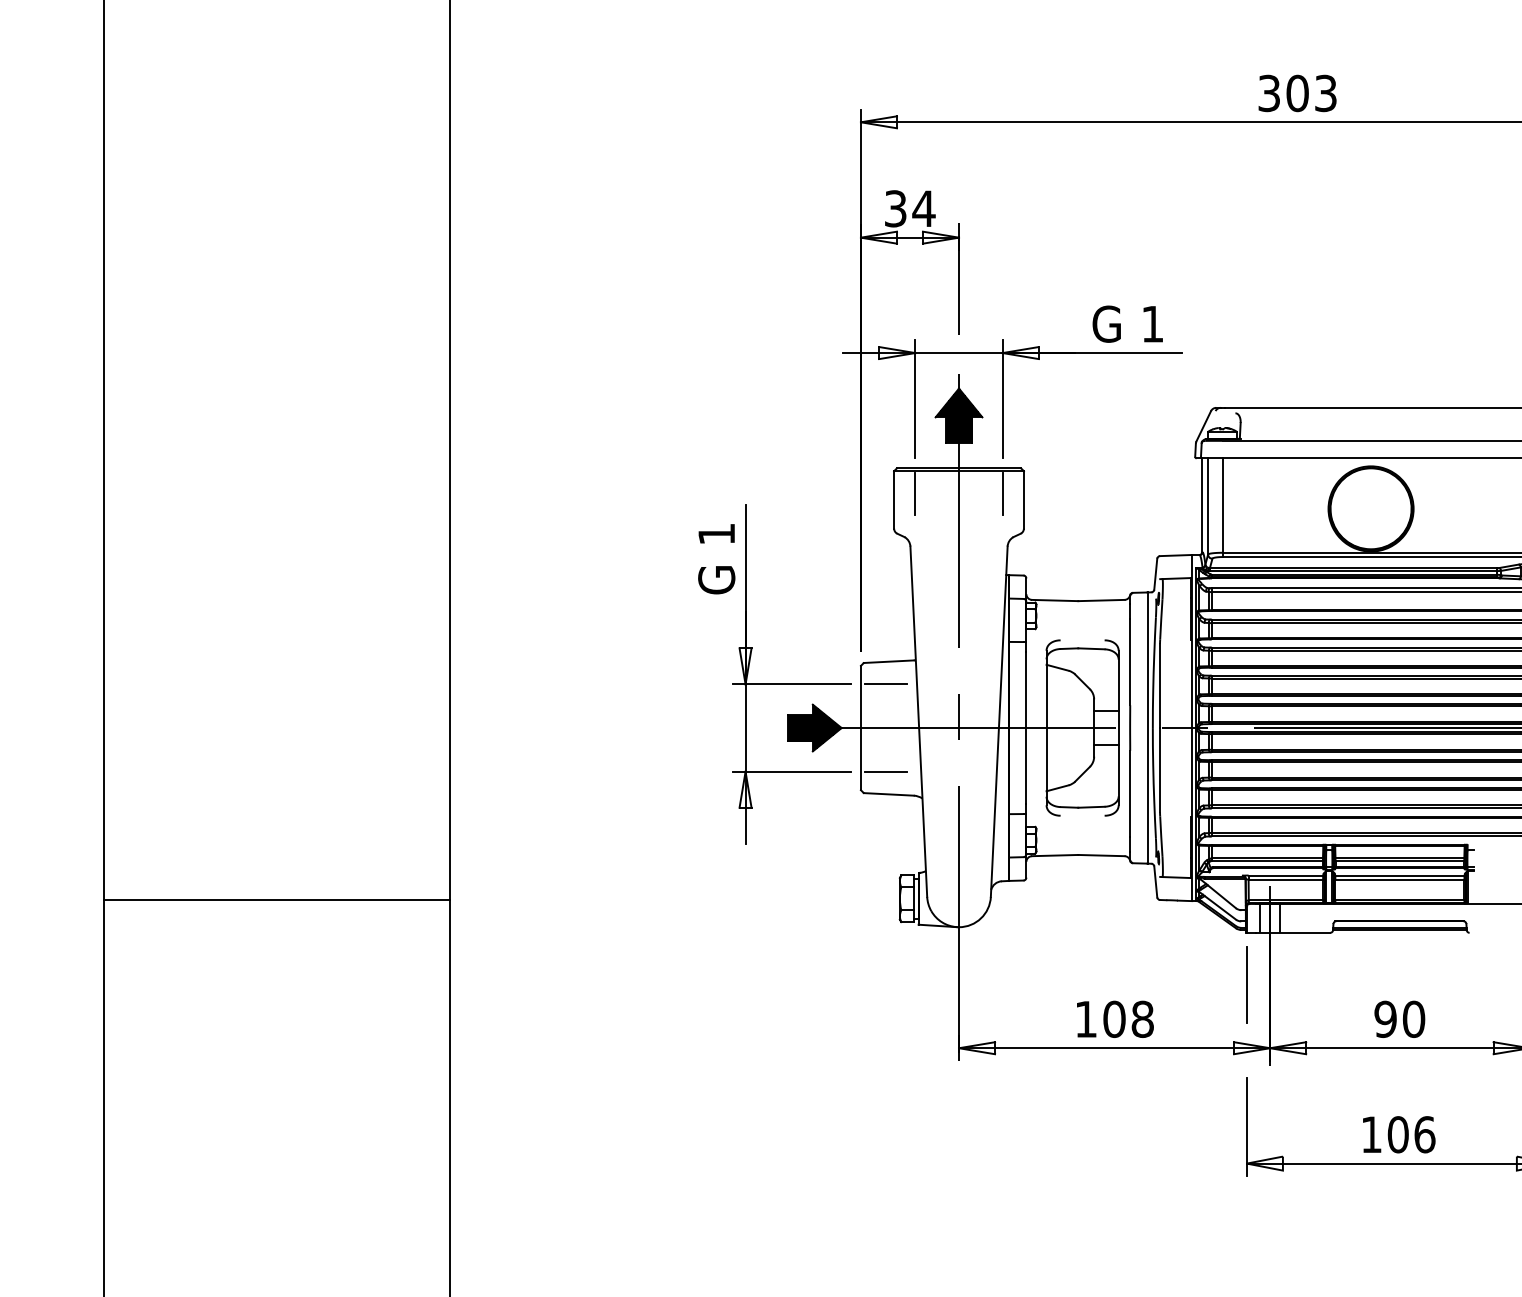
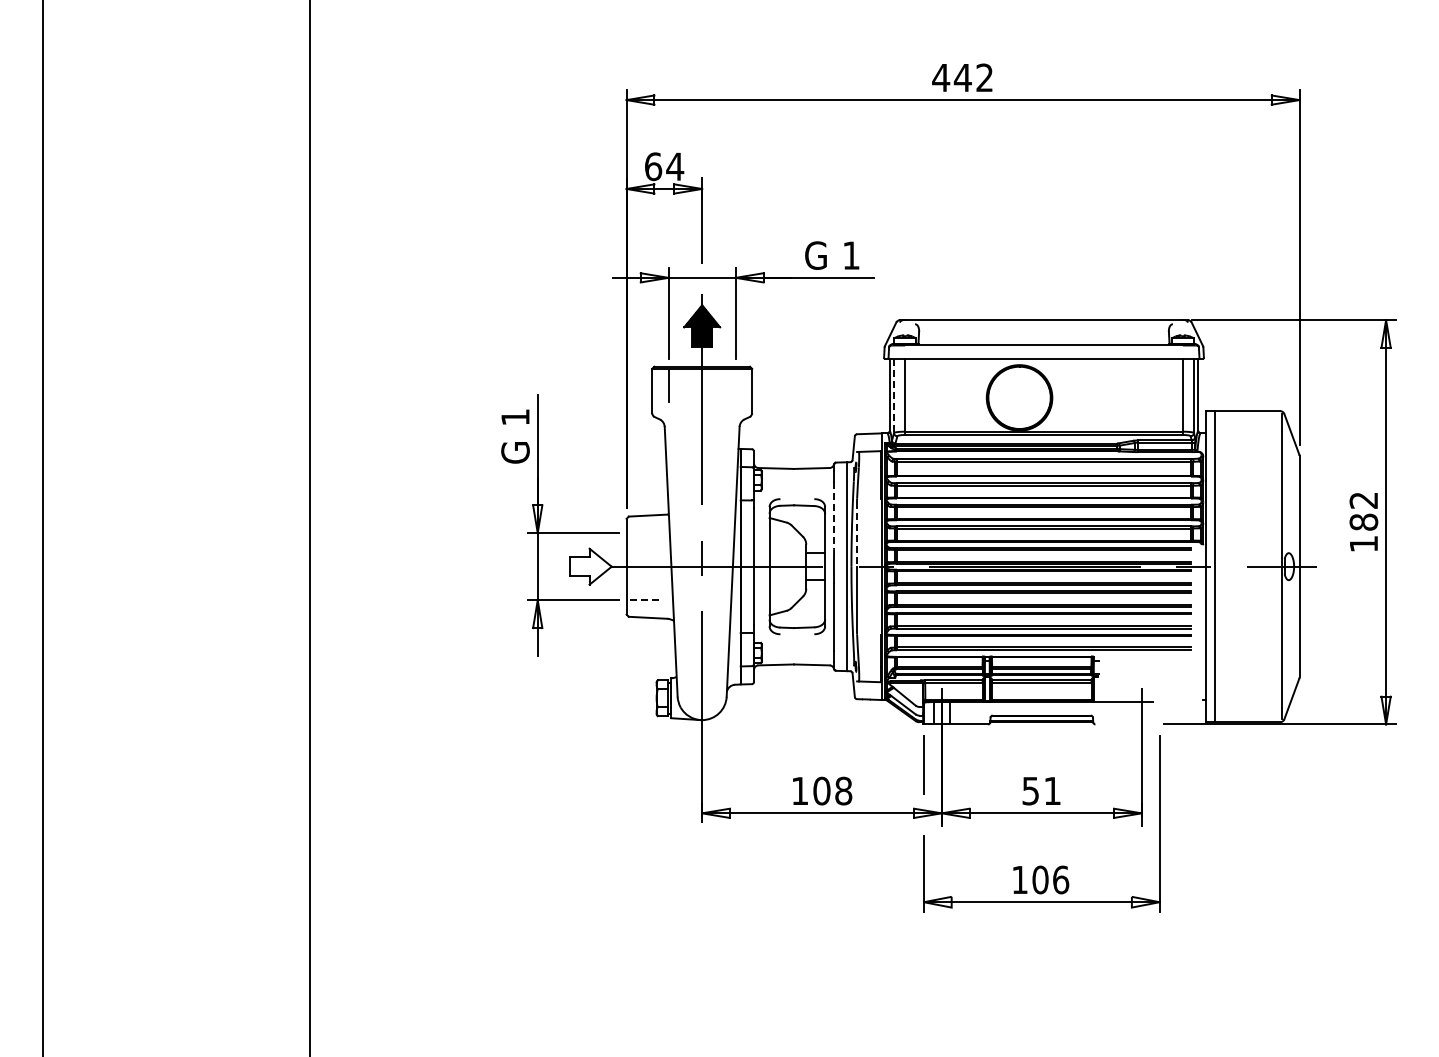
text: (1296, 92) -> (962, 77), 303 -> 442
text: (895, 208) -> (653, 166), 34 -> 64
line: (1002, 494) -> (735, 386), removed
line: (1208, 507) -> (894, 396), solid -> dashed
line: (1130, 662) -> (834, 516), solid -> dashed
line: (885, 684) -> (645, 533), removed
line: (1160, 686) -> (857, 534), solid -> dashed
hatch: (814, 727) -> (590, 566), removed
line: (886, 771) -> (646, 600), solid -> dashed
line: (276, 900) -> (176, 699), removed
text: (1399, 1018) -> (1041, 790), 90 -> 51

